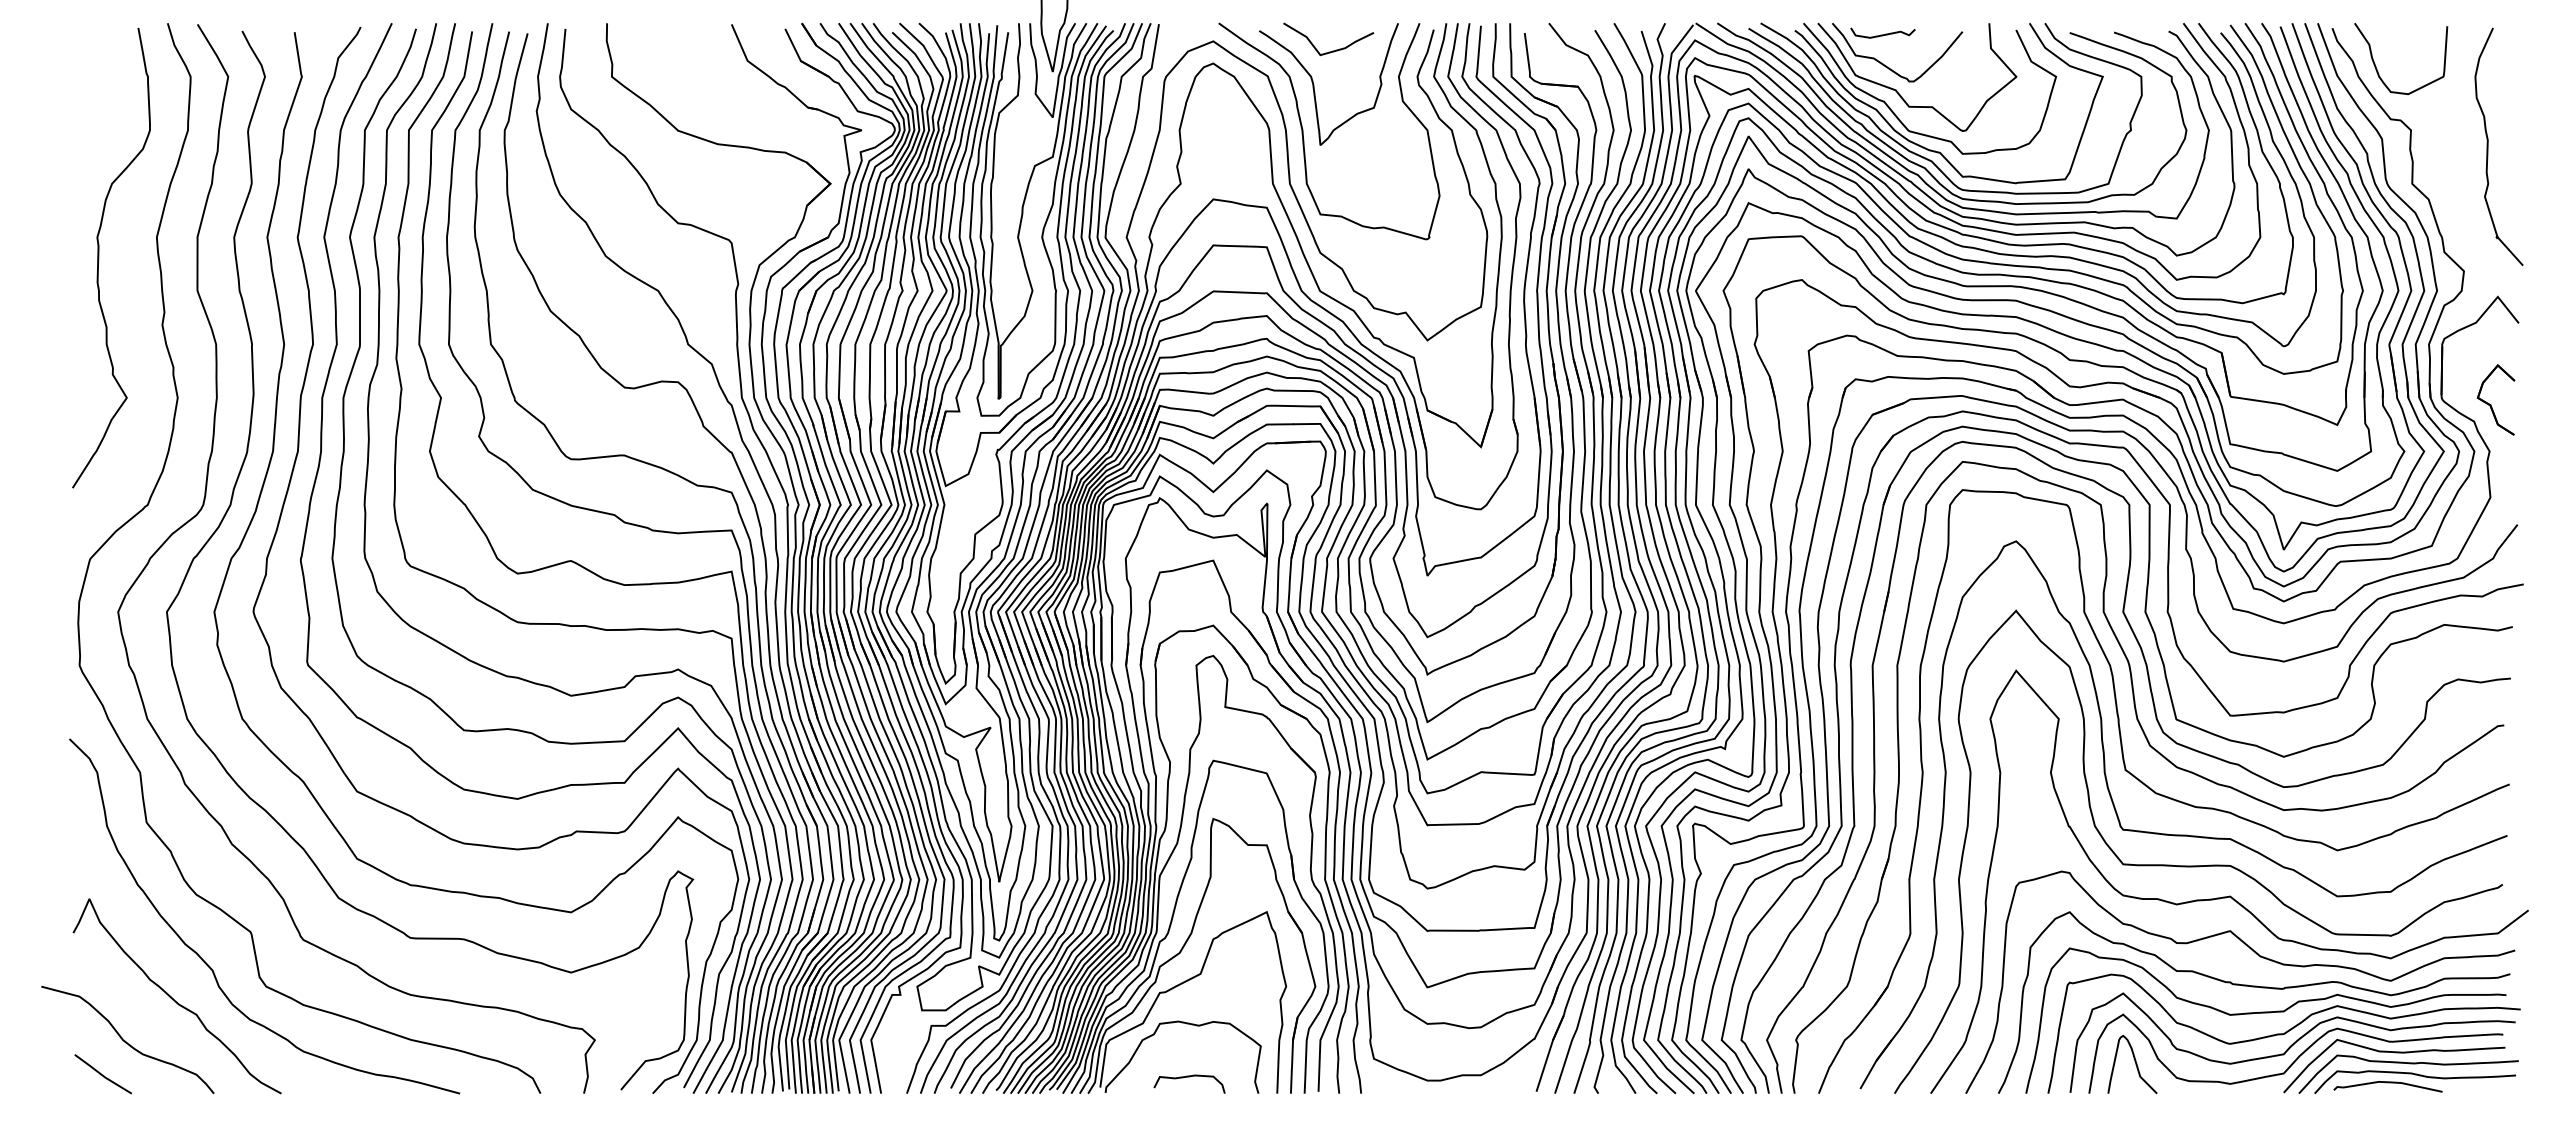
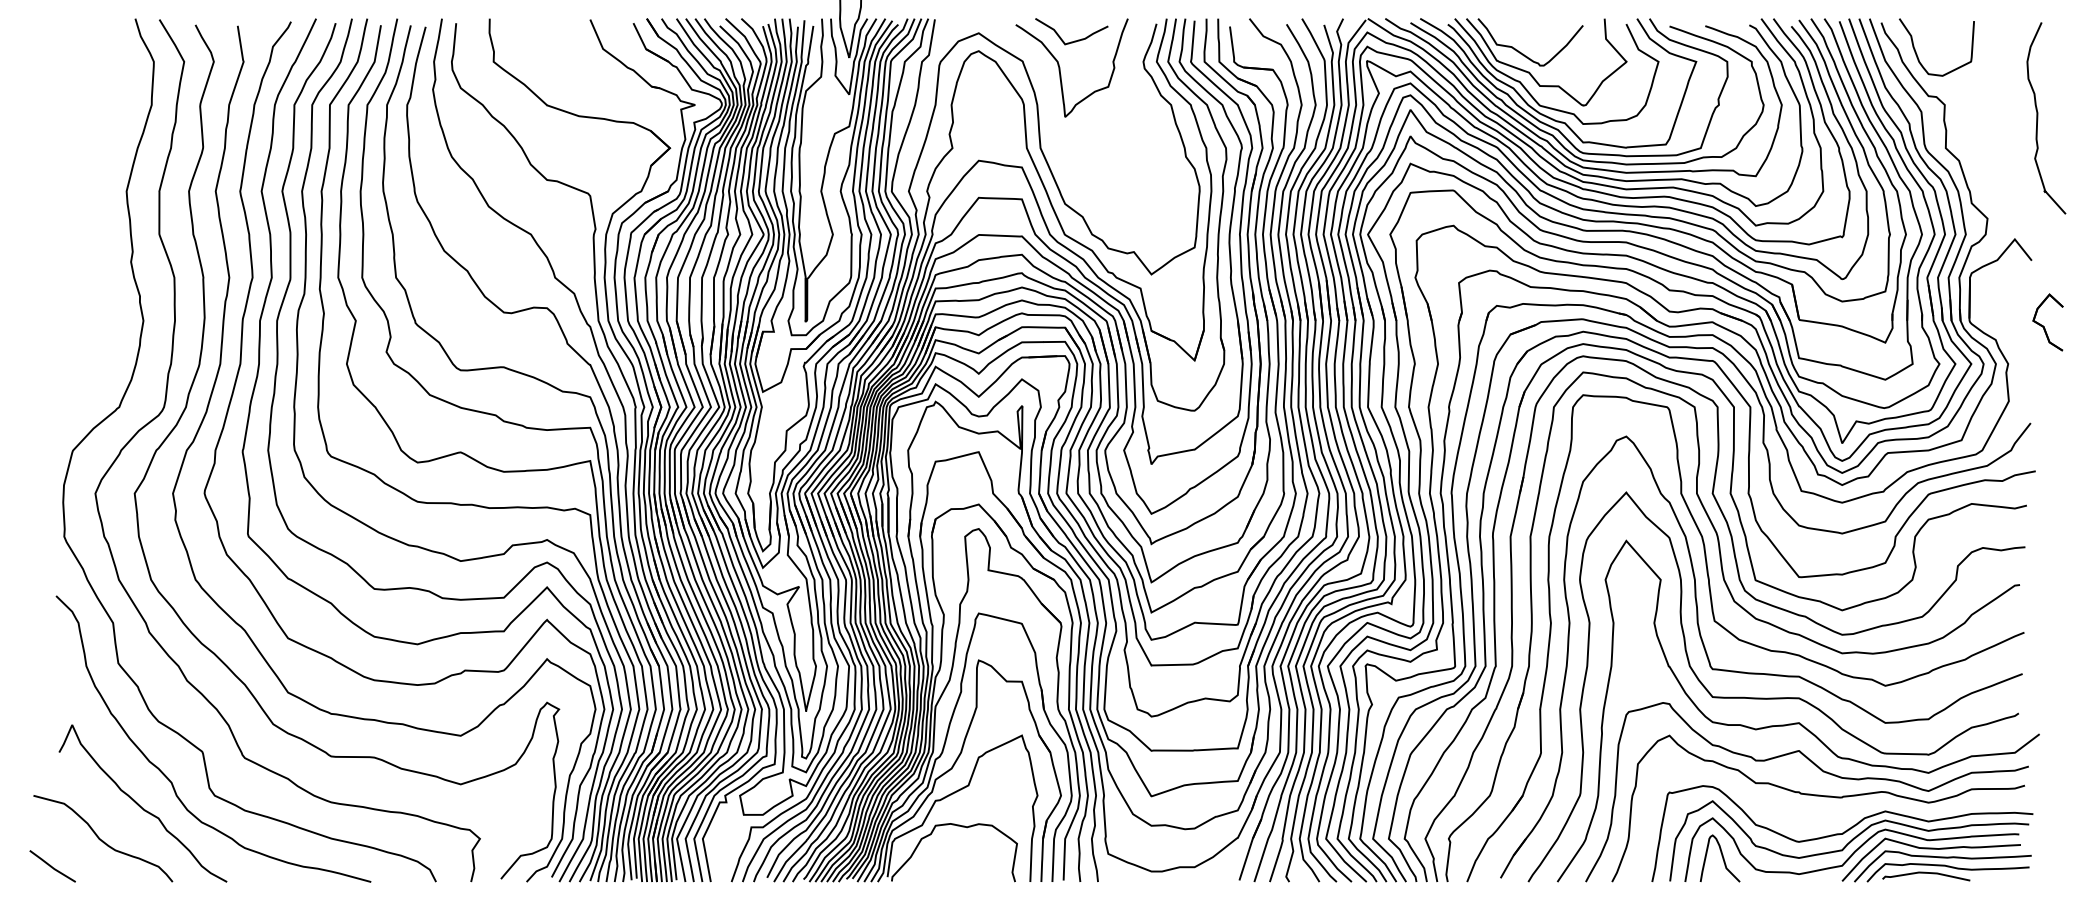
curve: (1882, 34) -> (1518, 27), removed
curve: (1303, 131) -> (1051, 105), removed
curve: (2488, 146) -> (2037, 118), moved
curve: (99, 257) -> (80, 207), removed
part: (2491, 404) -> (2044, 326), moved
curve: (2265, 1013) -> (1827, 817), removed
line: (102, 1074) -> (52, 866), moved
curve: (1189, 1077) -> (959, 869), removed

